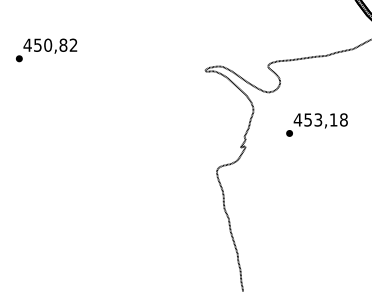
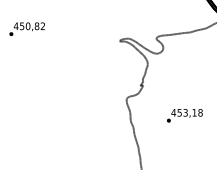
text: (316, 124) -> (184, 115), moved

